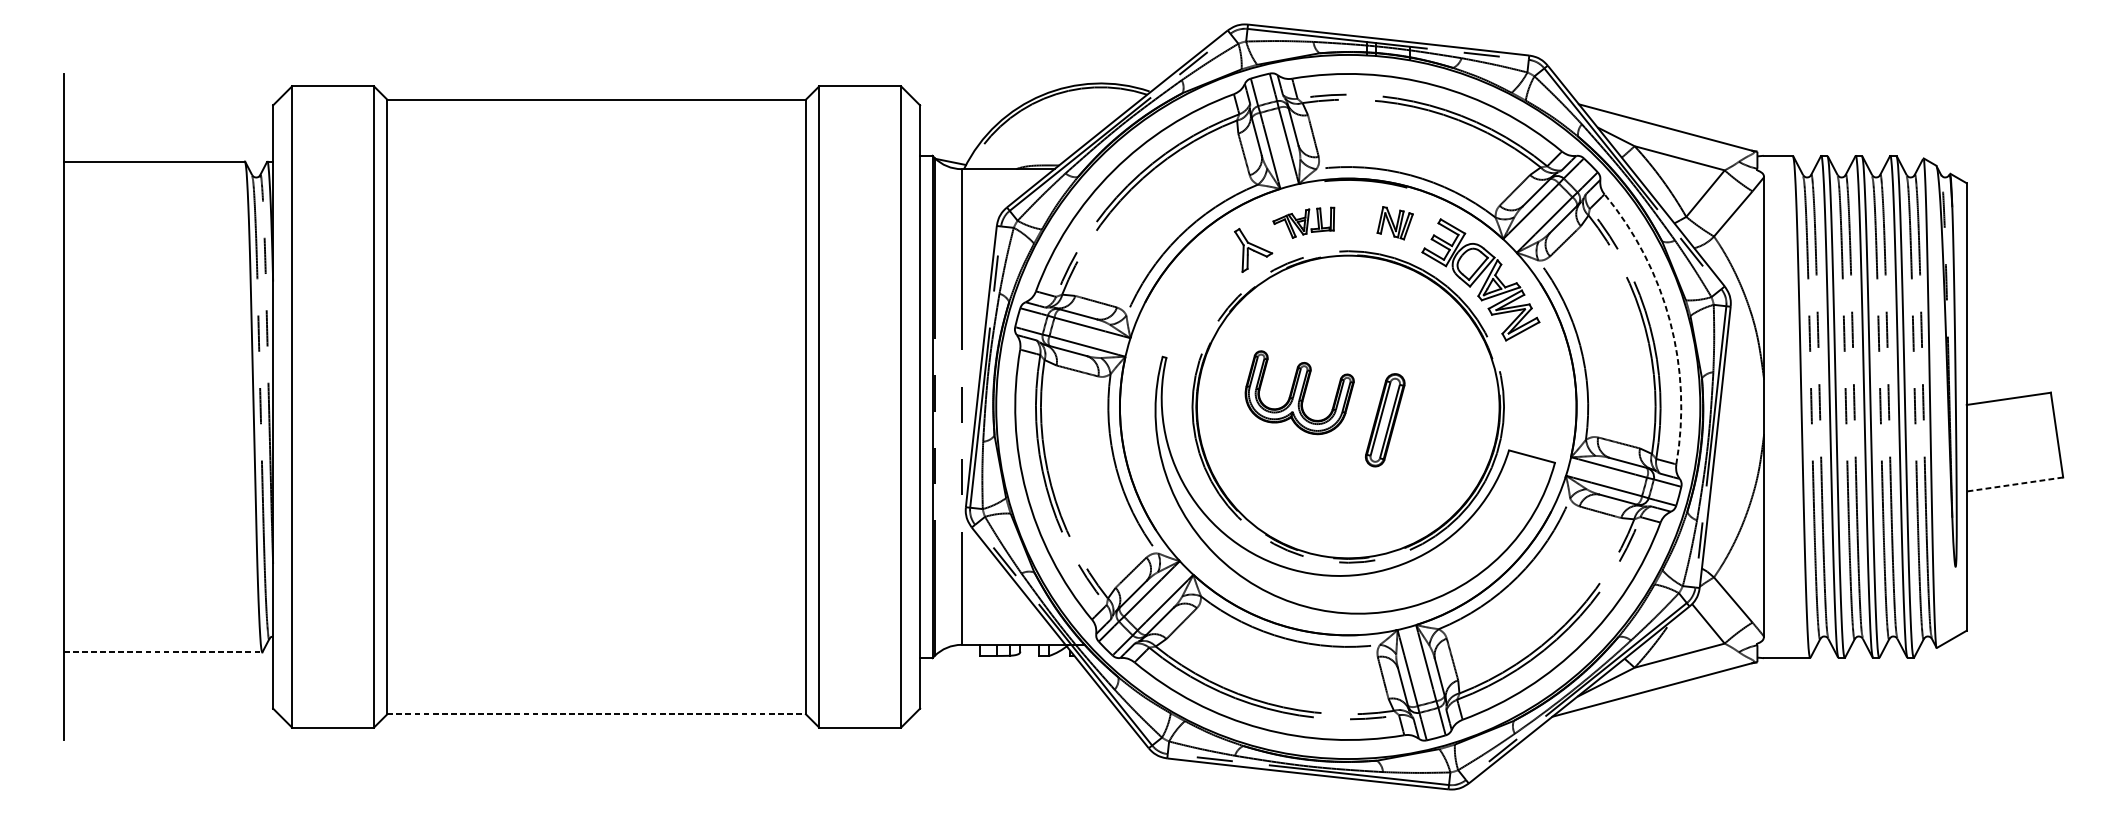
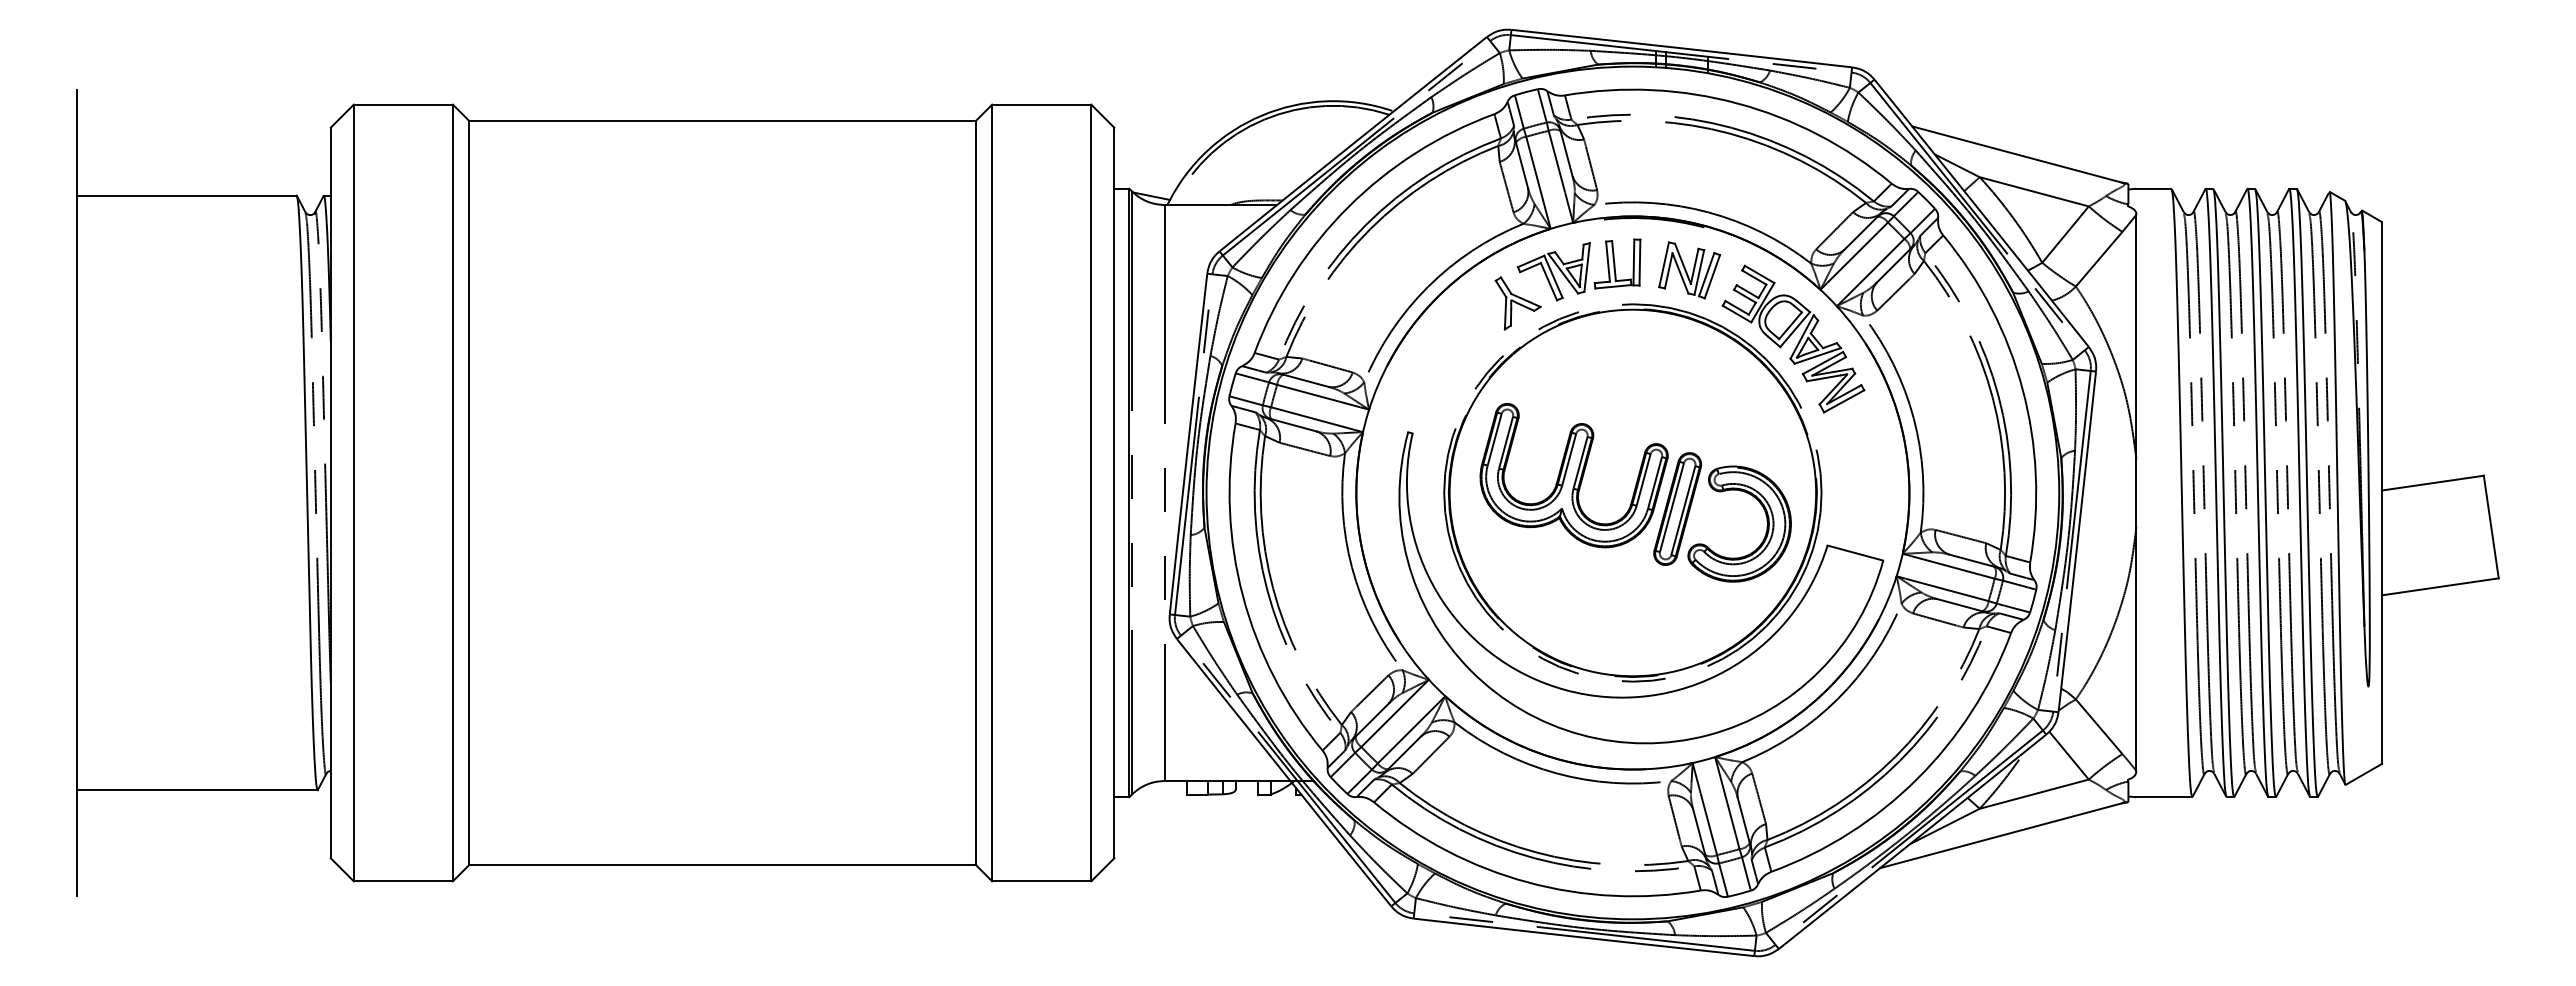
part: (1303, 222) -> (1578, 269), size x1.67
part: (1395, 223) -> (1689, 270), size x1.43
arc: (1669, 321) -> (2022, 389), dashed -> solid
part: (1299, 392) -> (1573, 475), size x1.43
part: (1458, 431) -> (1766, 522), added
line: (2014, 484) -> (2439, 586), dashed -> solid
line: (163, 652) -> (197, 790), dashed -> solid
line: (597, 714) -> (723, 865), dashed -> solid

